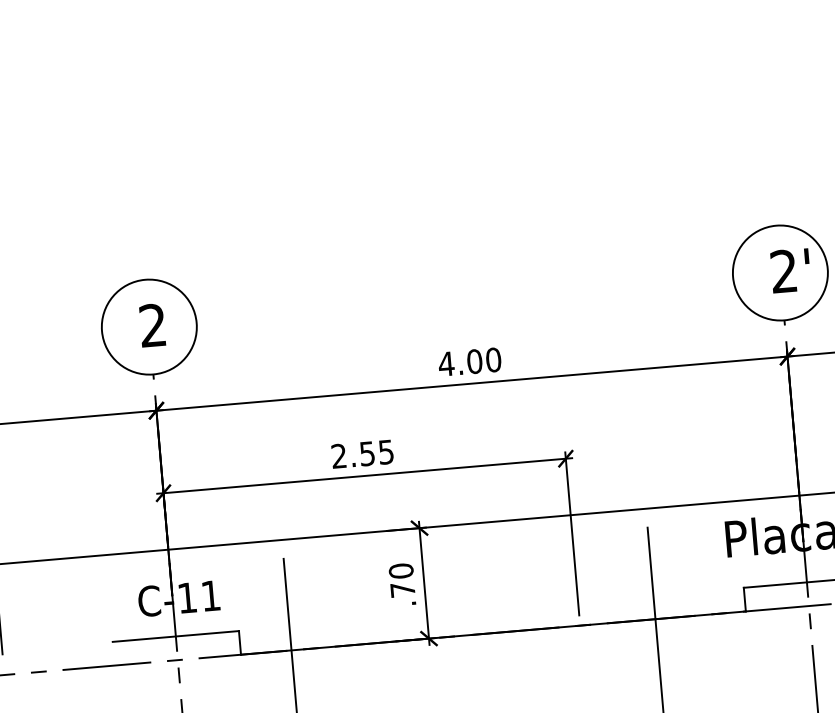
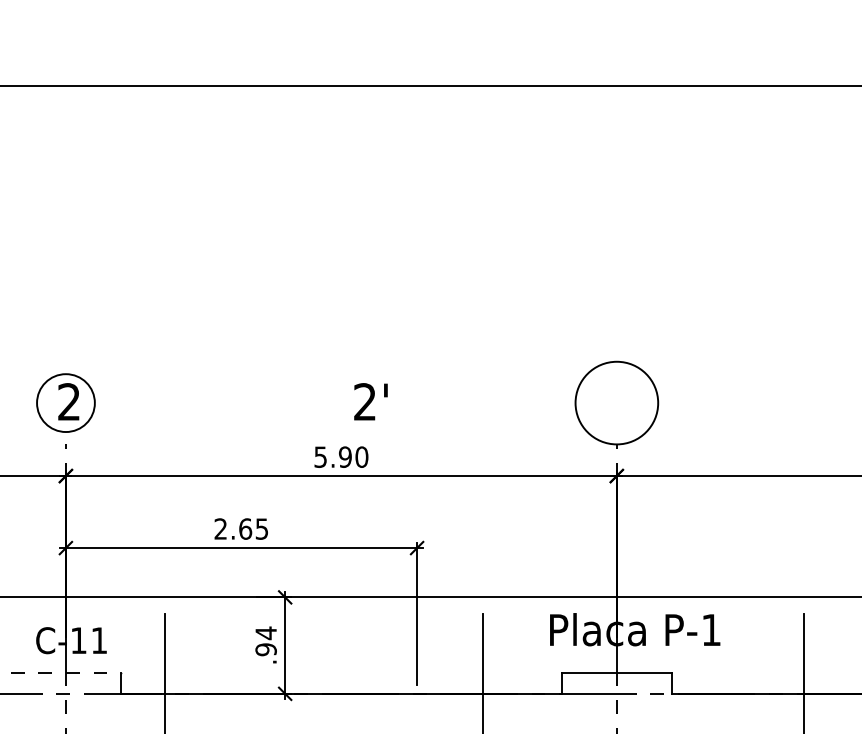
text: (790, 270) -> (370, 401), moved
circle: (148, 326) -> (65, 402), size x0.7
text: (459, 362) -> (332, 456), 4.00 -> 5.90
text: (367, 453) -> (245, 528), 2.55 -> 2.65
text: (401, 580) -> (265, 641), .70 -> .94
line: (176, 636) -> (66, 673), solid -> dashed

